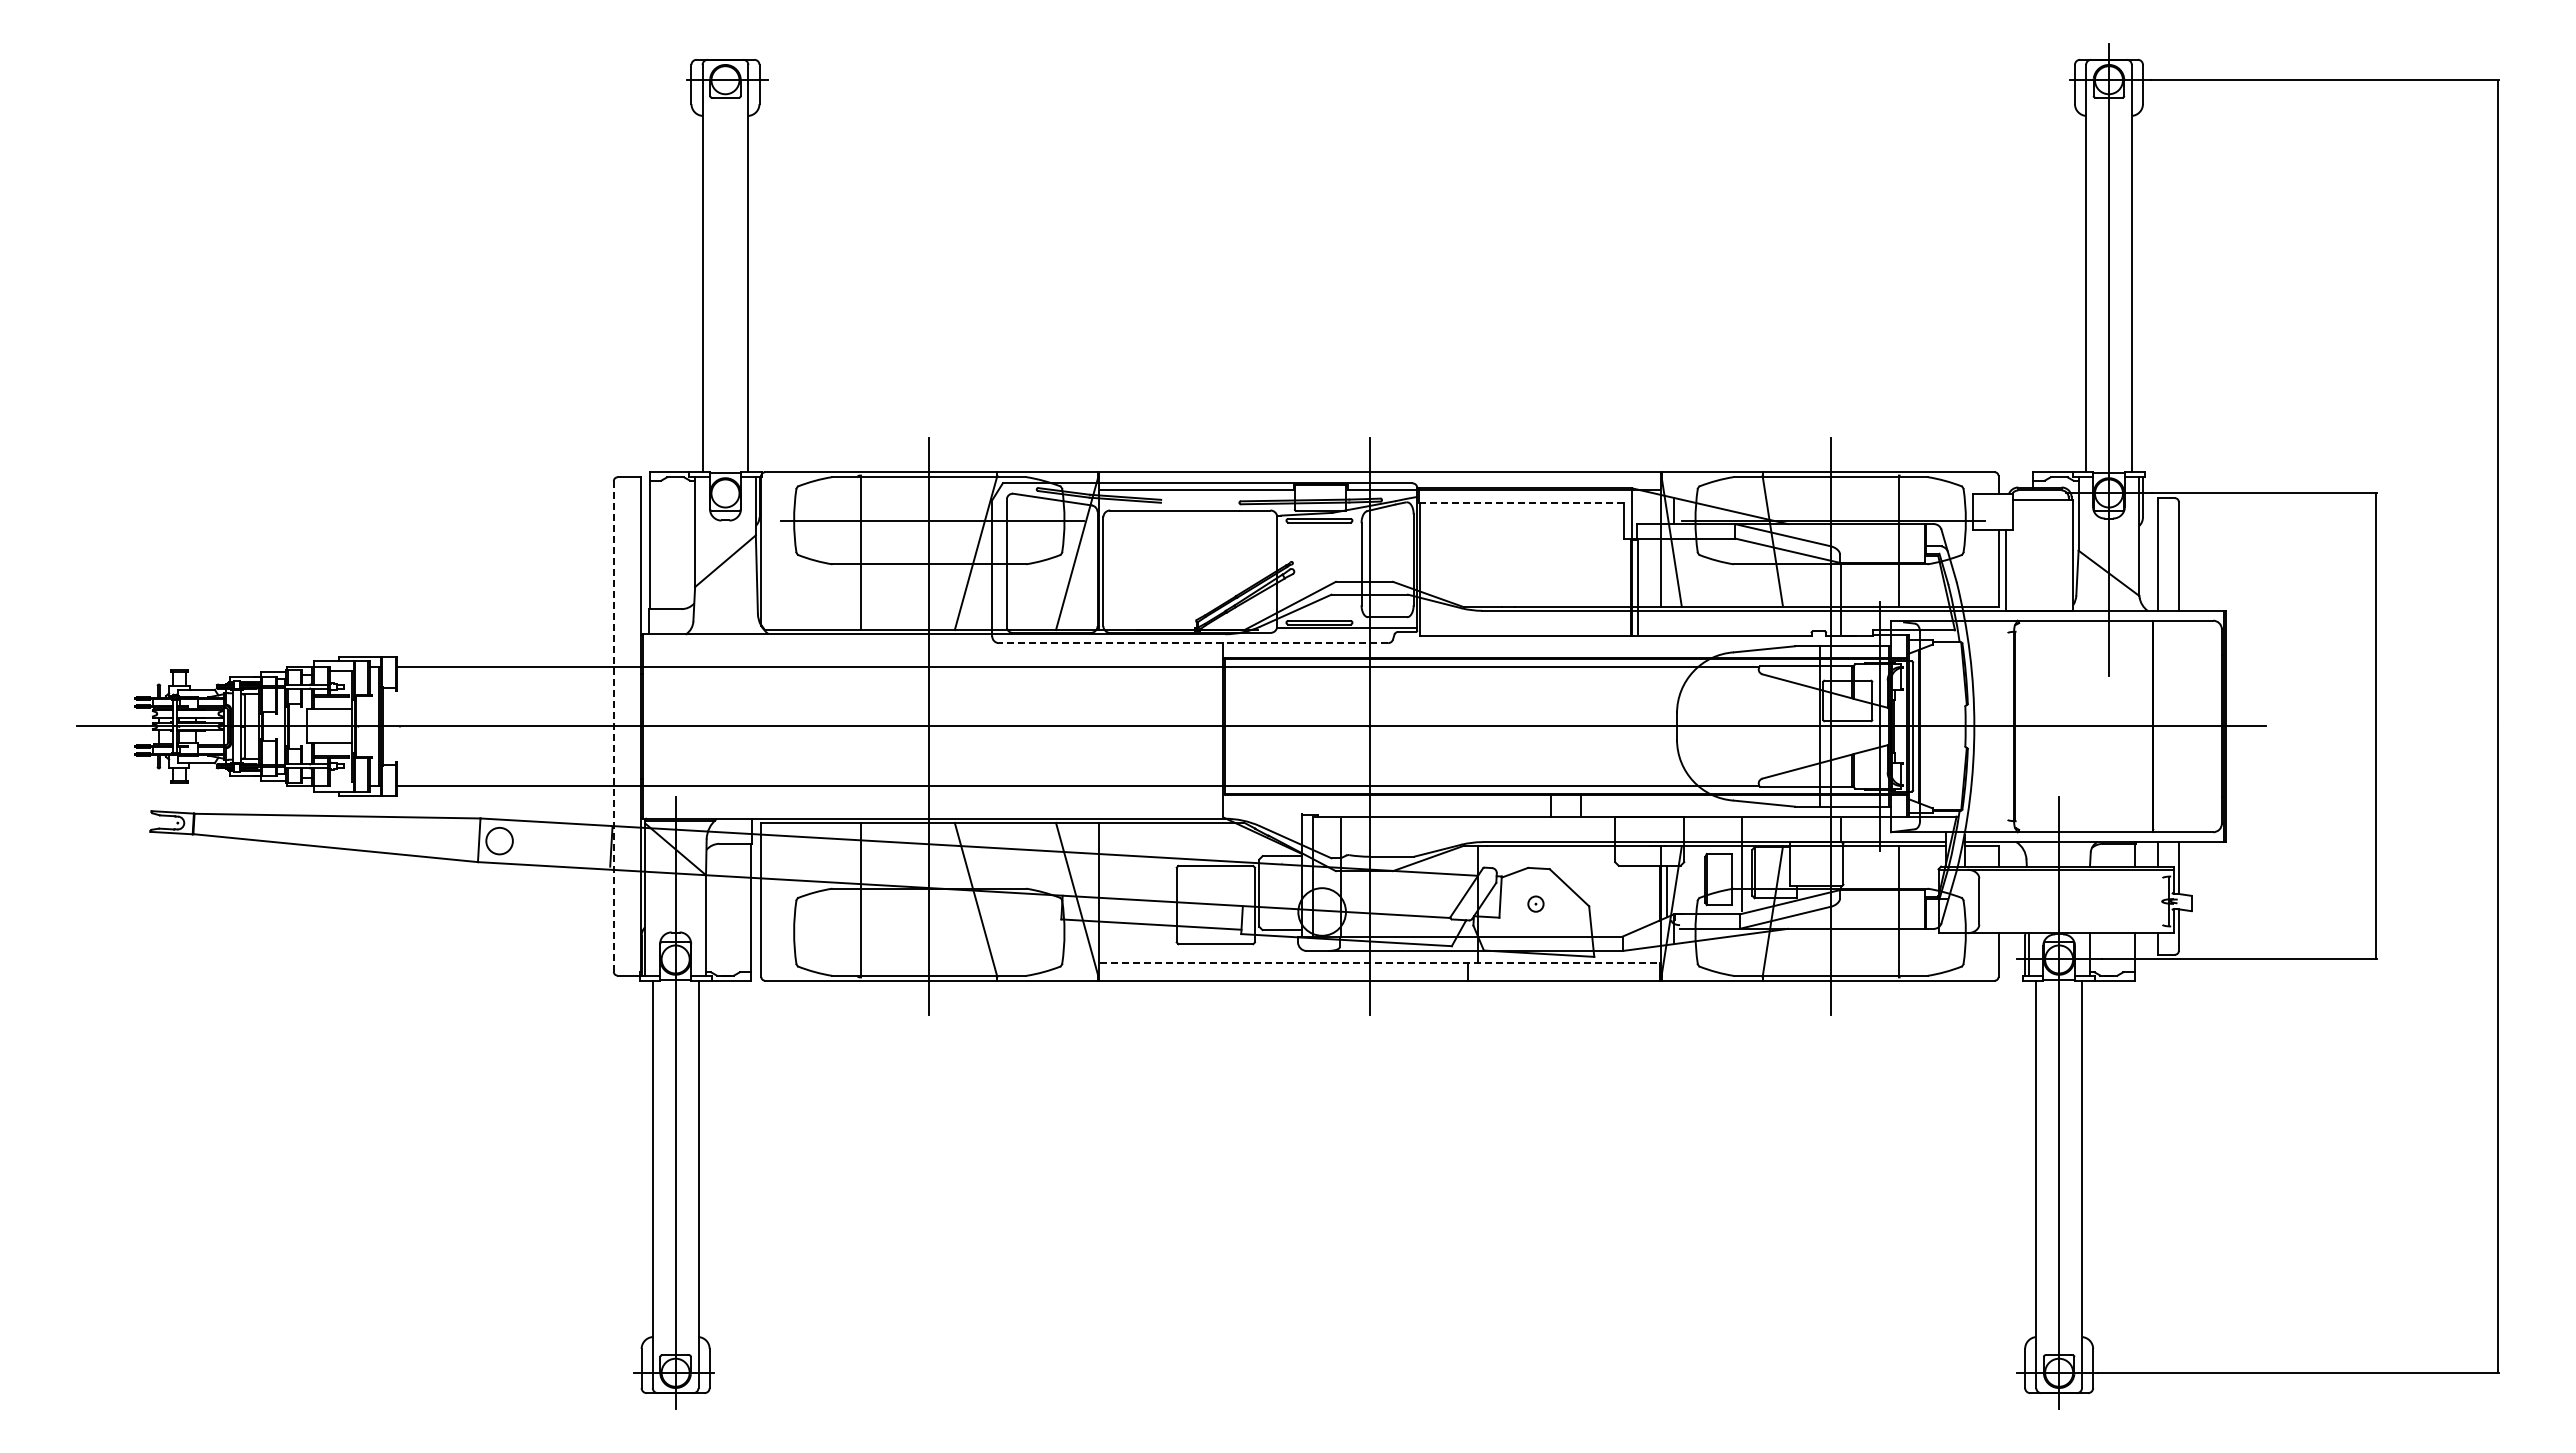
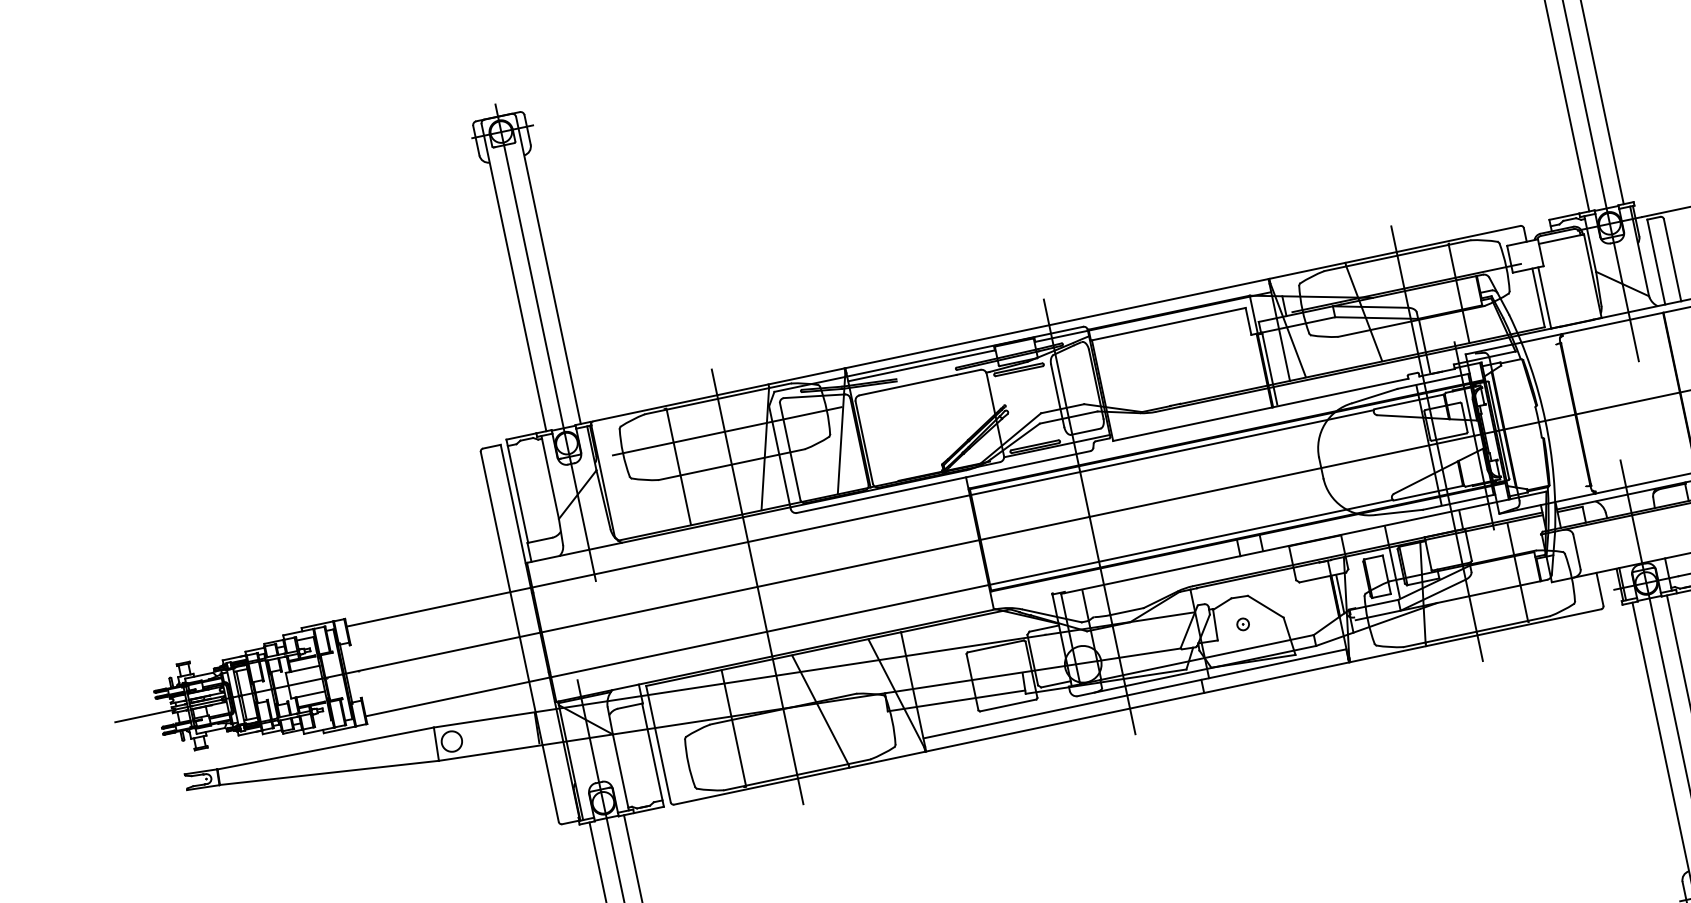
line: (725, 359) -> (545, 342), added
line: (1521, 502) -> (1168, 323), dashed -> solid
line: (1193, 643) -> (943, 482), dashed -> solid
line: (613, 726) -> (519, 637), dashed -> solid
line: (1380, 963) -> (1135, 693), dashed -> solid

